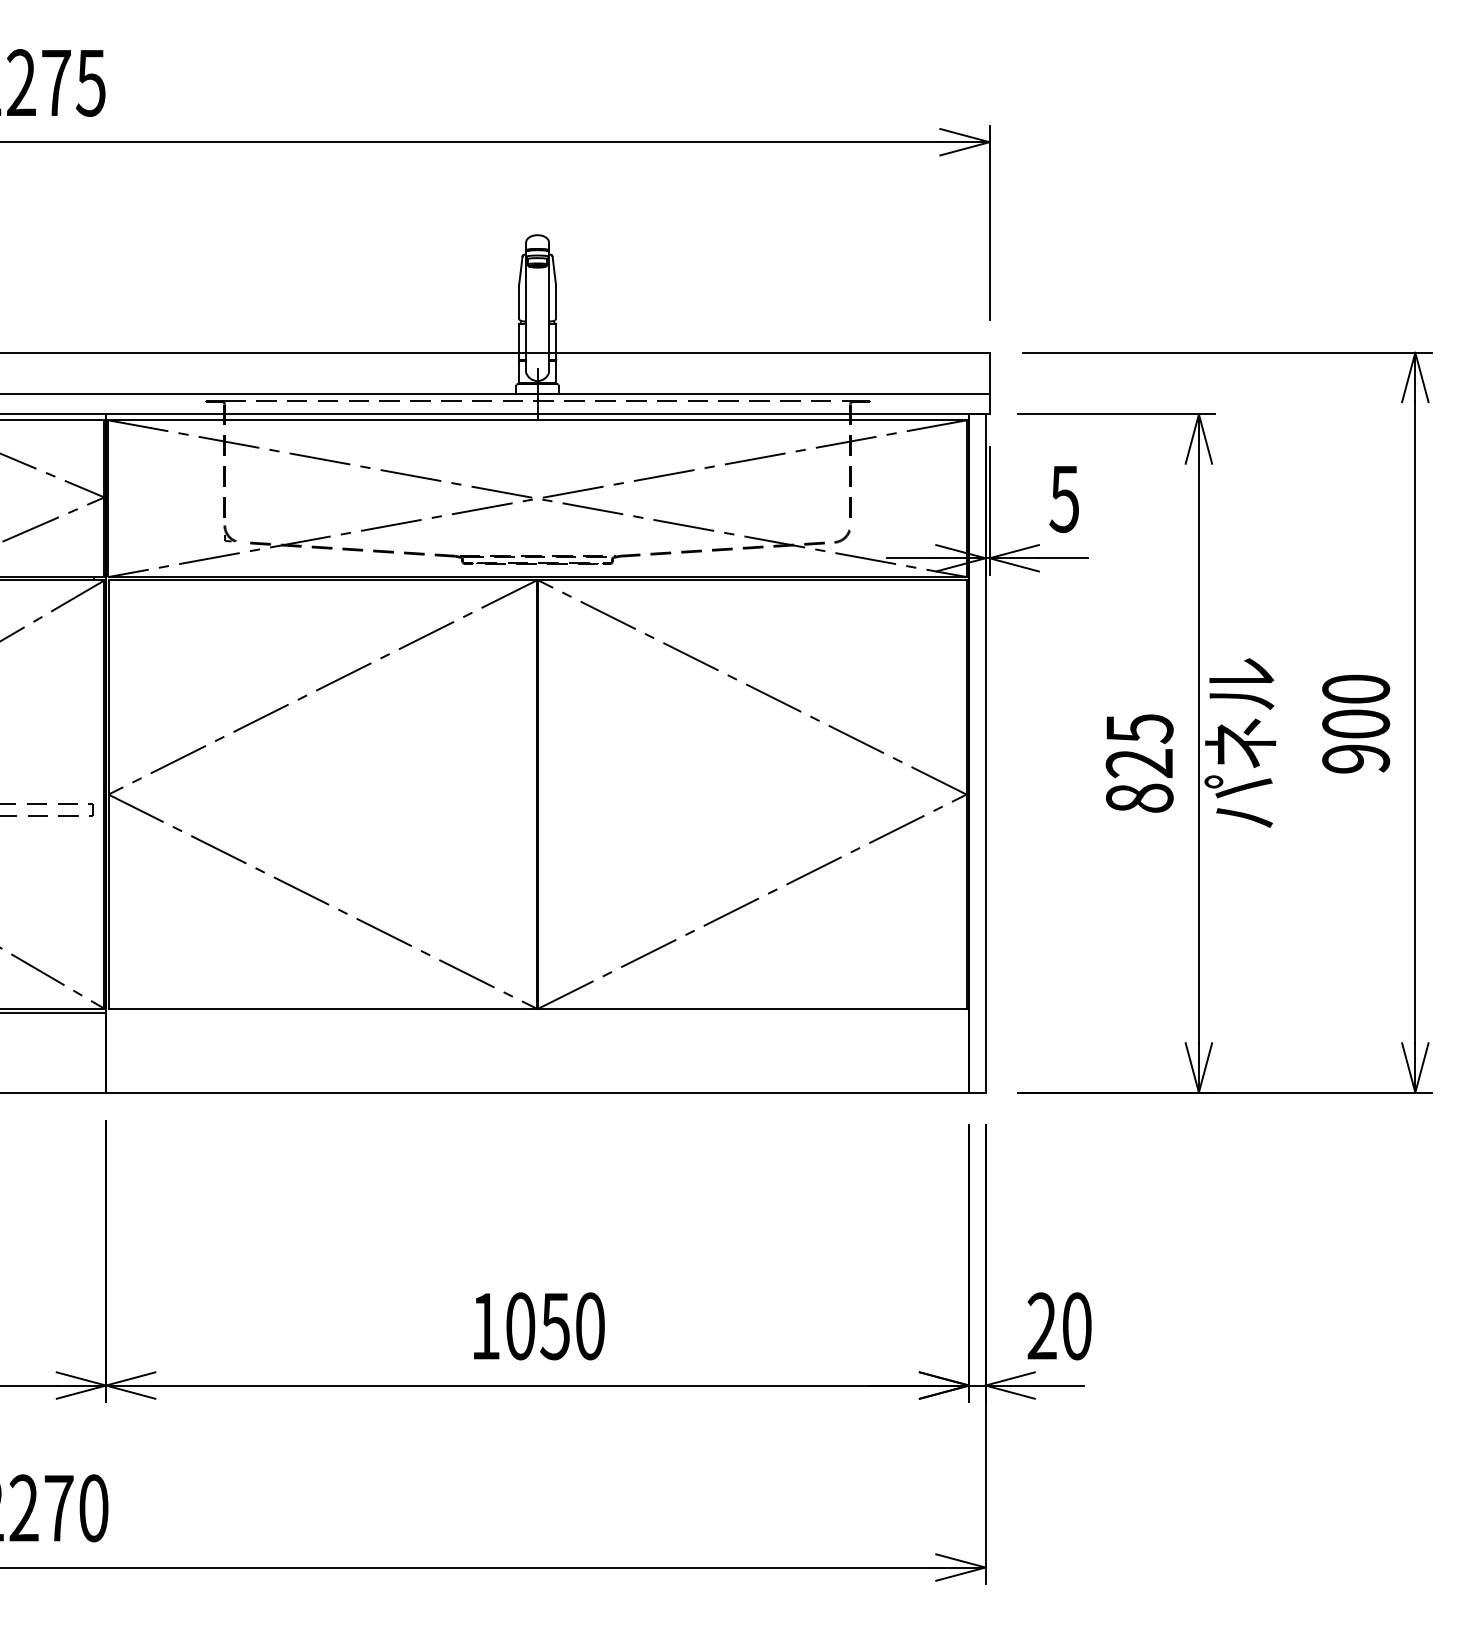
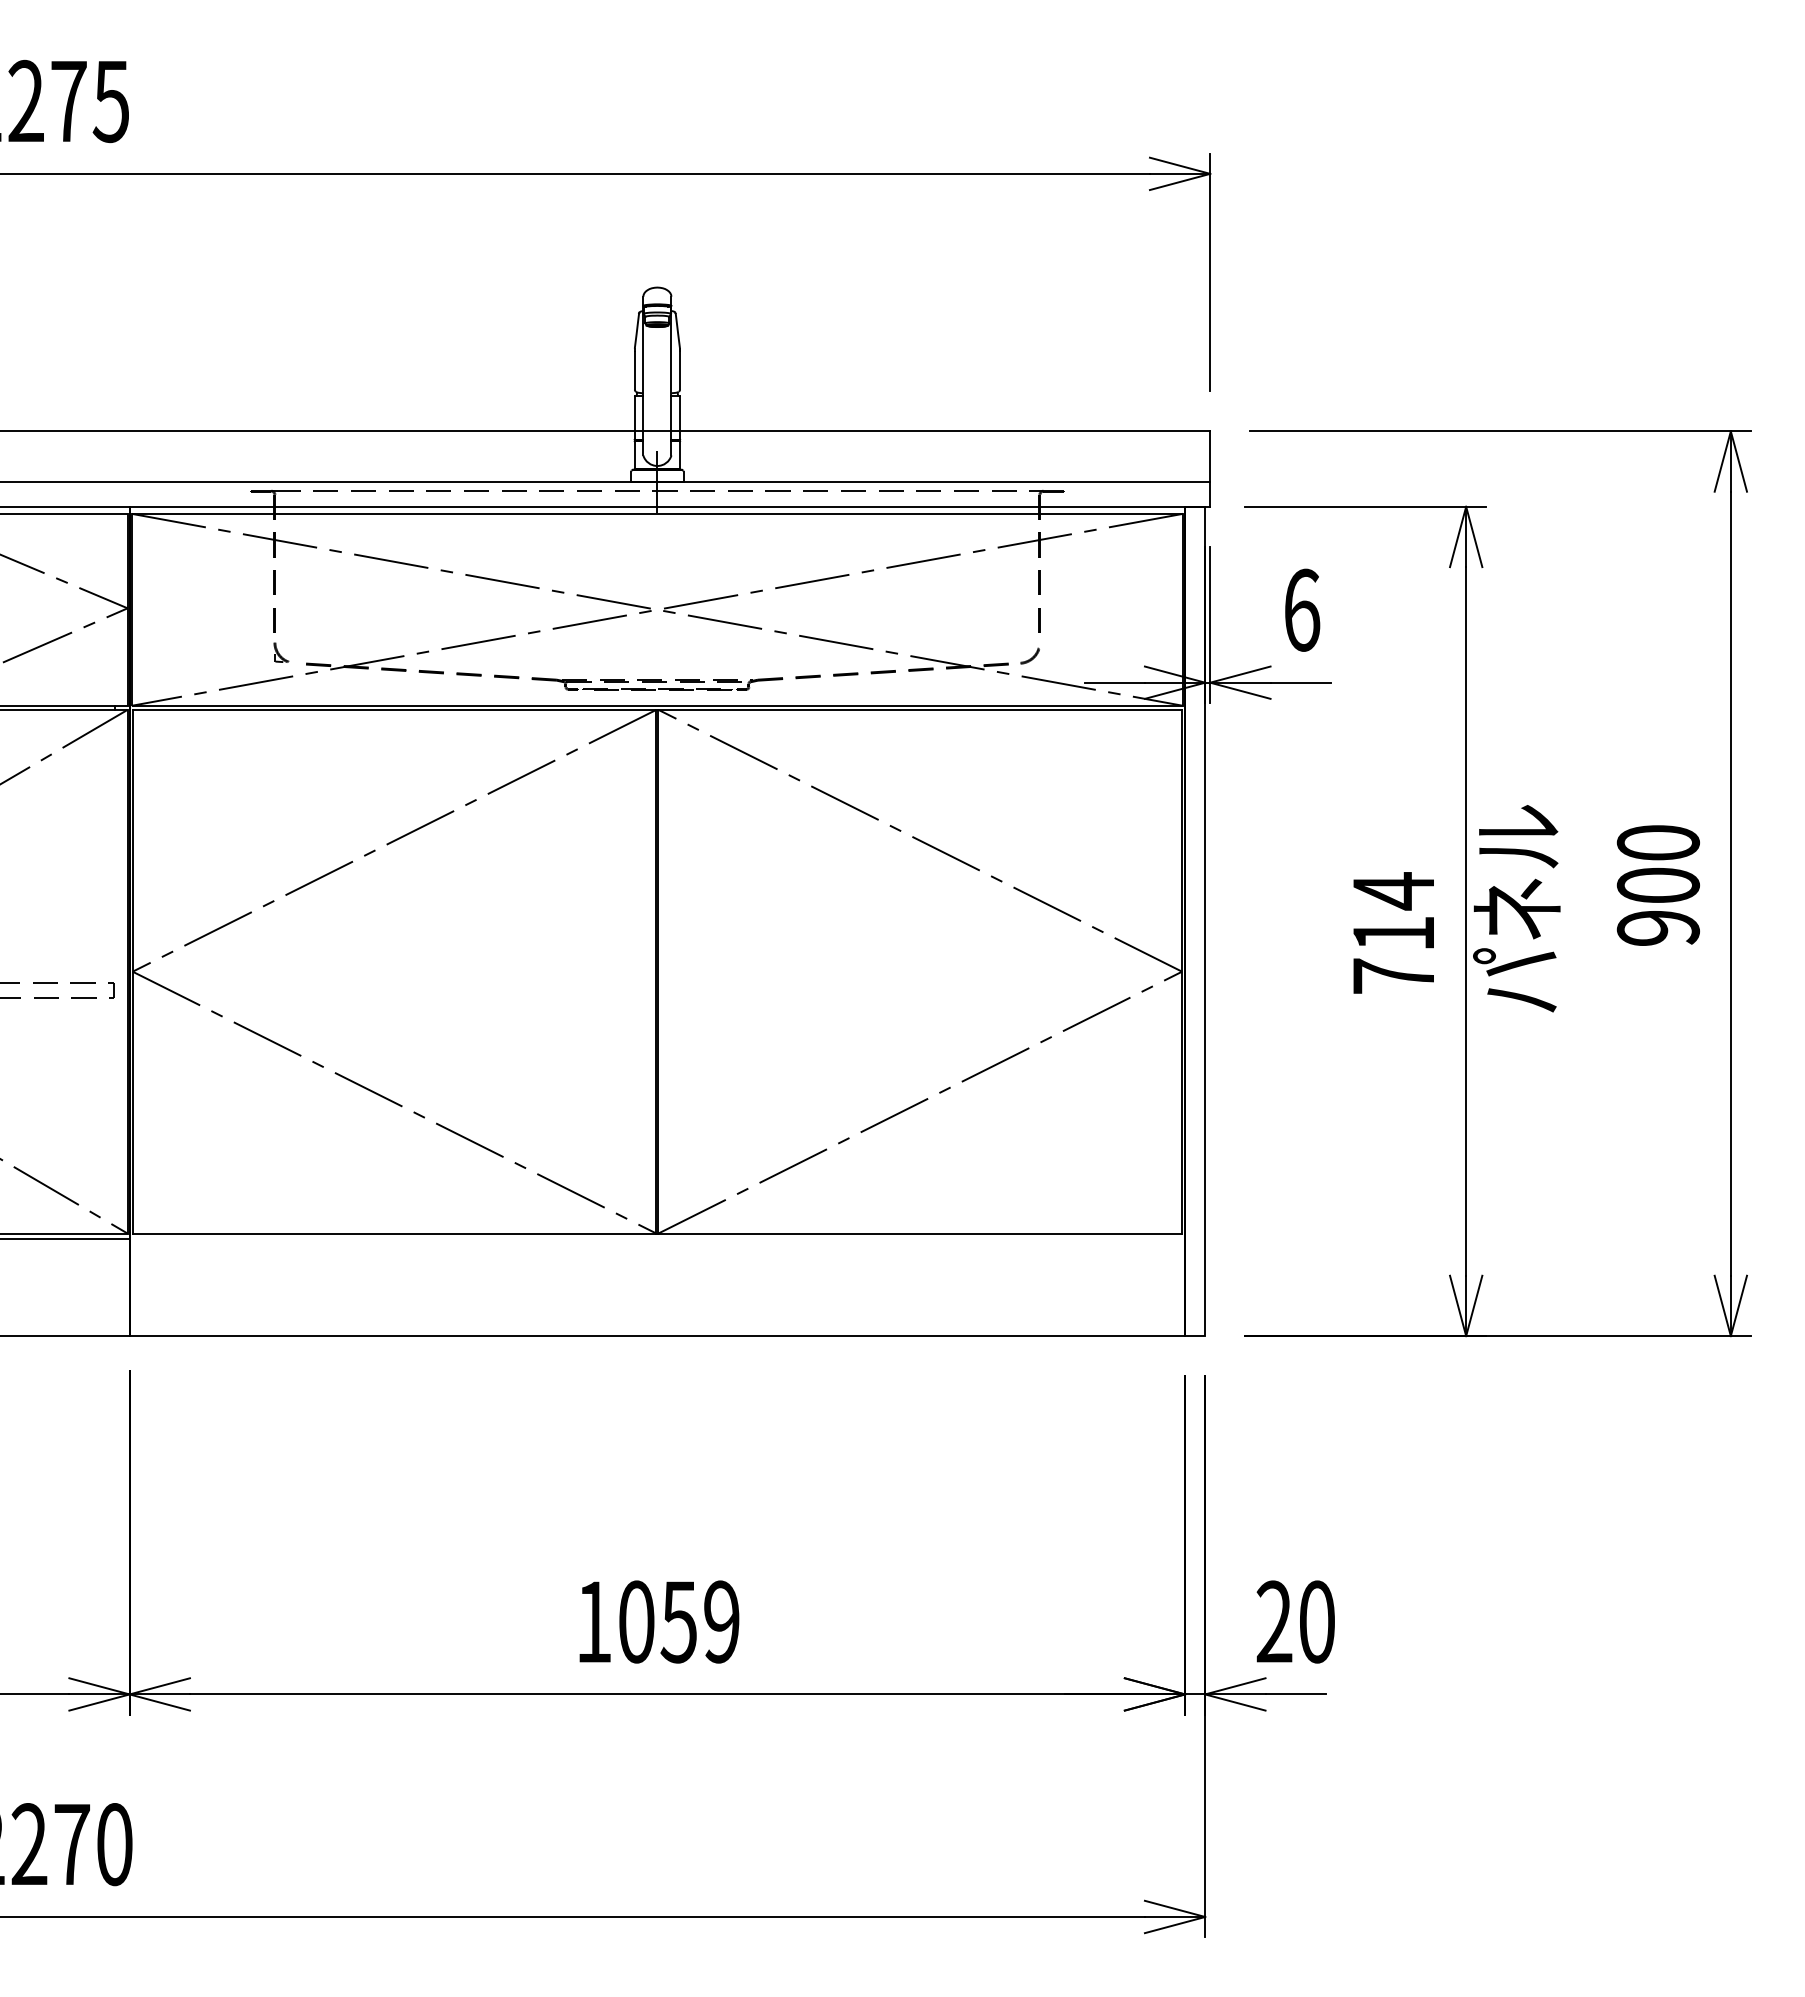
text: (1064, 498) -> (1301, 609), 5 -> 6
text: (1139, 762) -> (1393, 932), 825 -> 714
text: (589, 1325) -> (721, 1621), 1050 -> 1059

